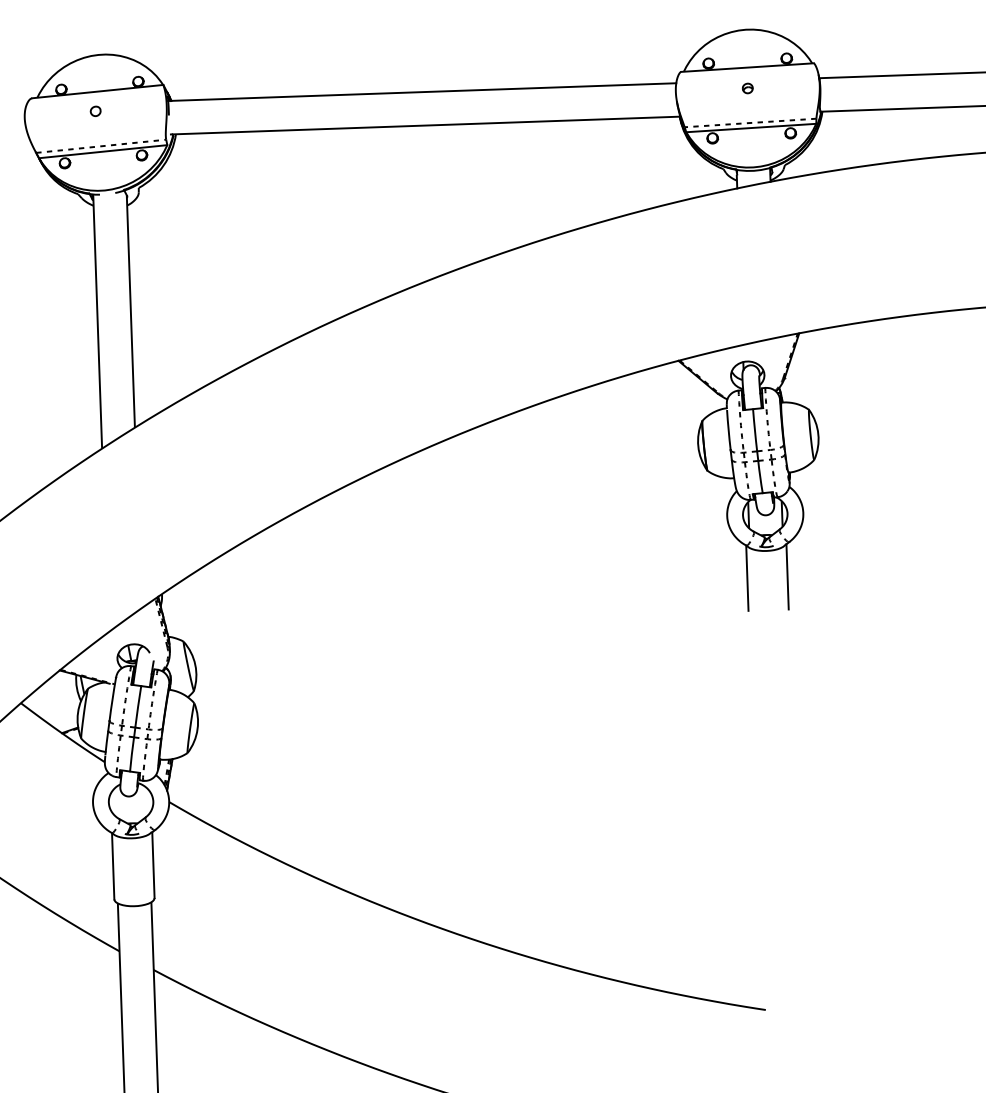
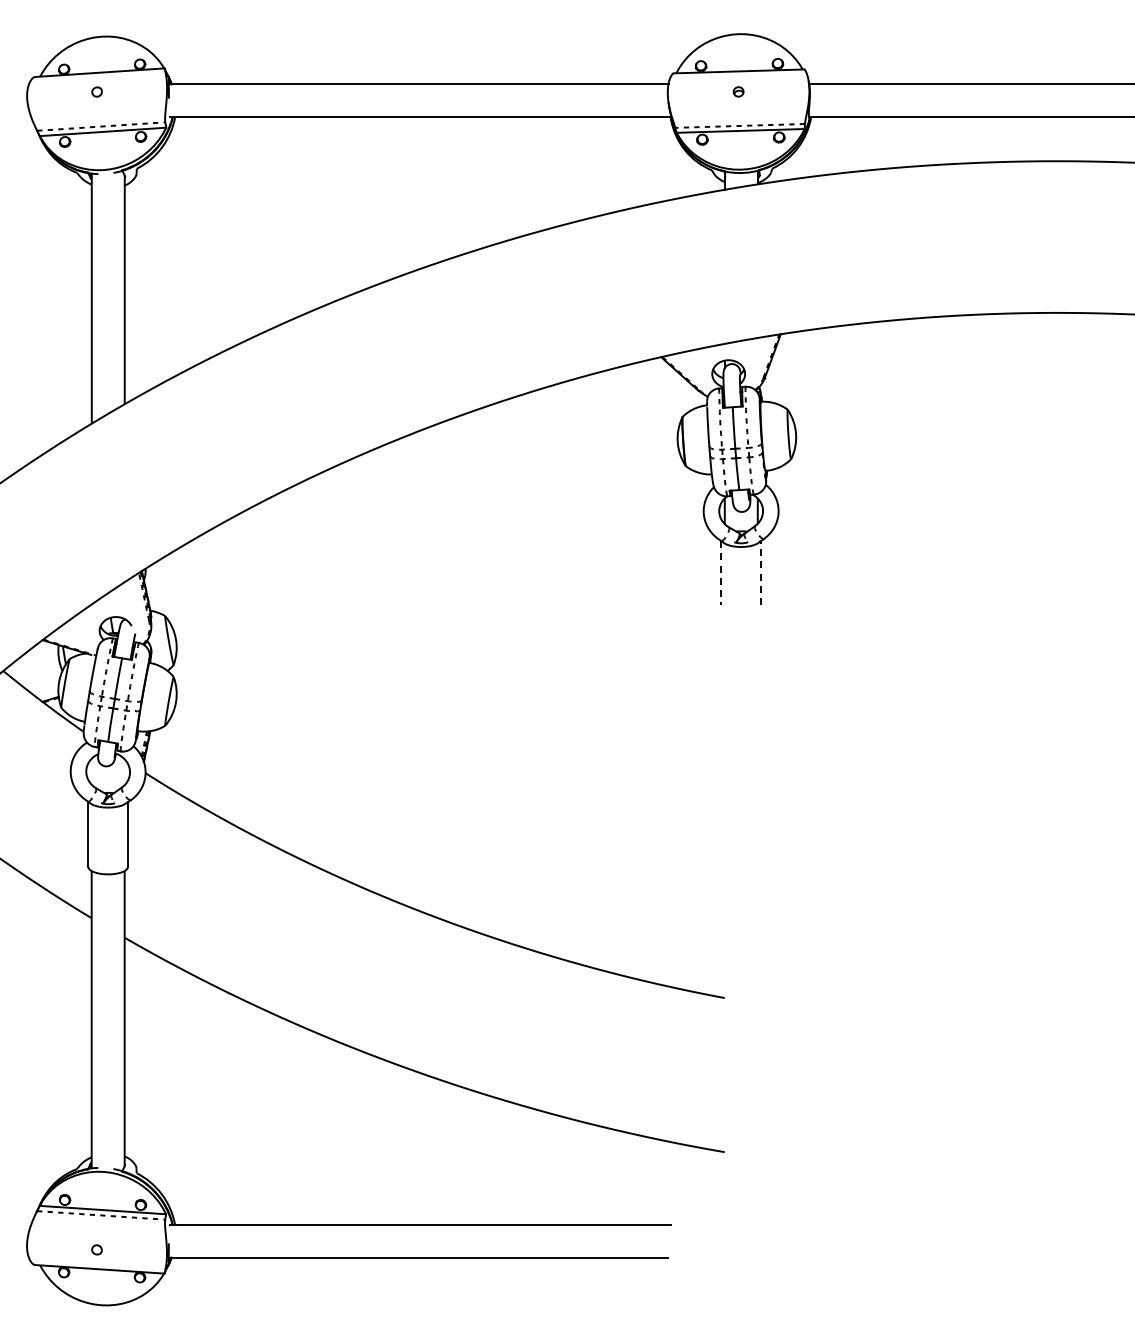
line: (787, 576) -> (760, 572), solid -> dashed
line: (747, 578) -> (721, 573), solid -> dashed

